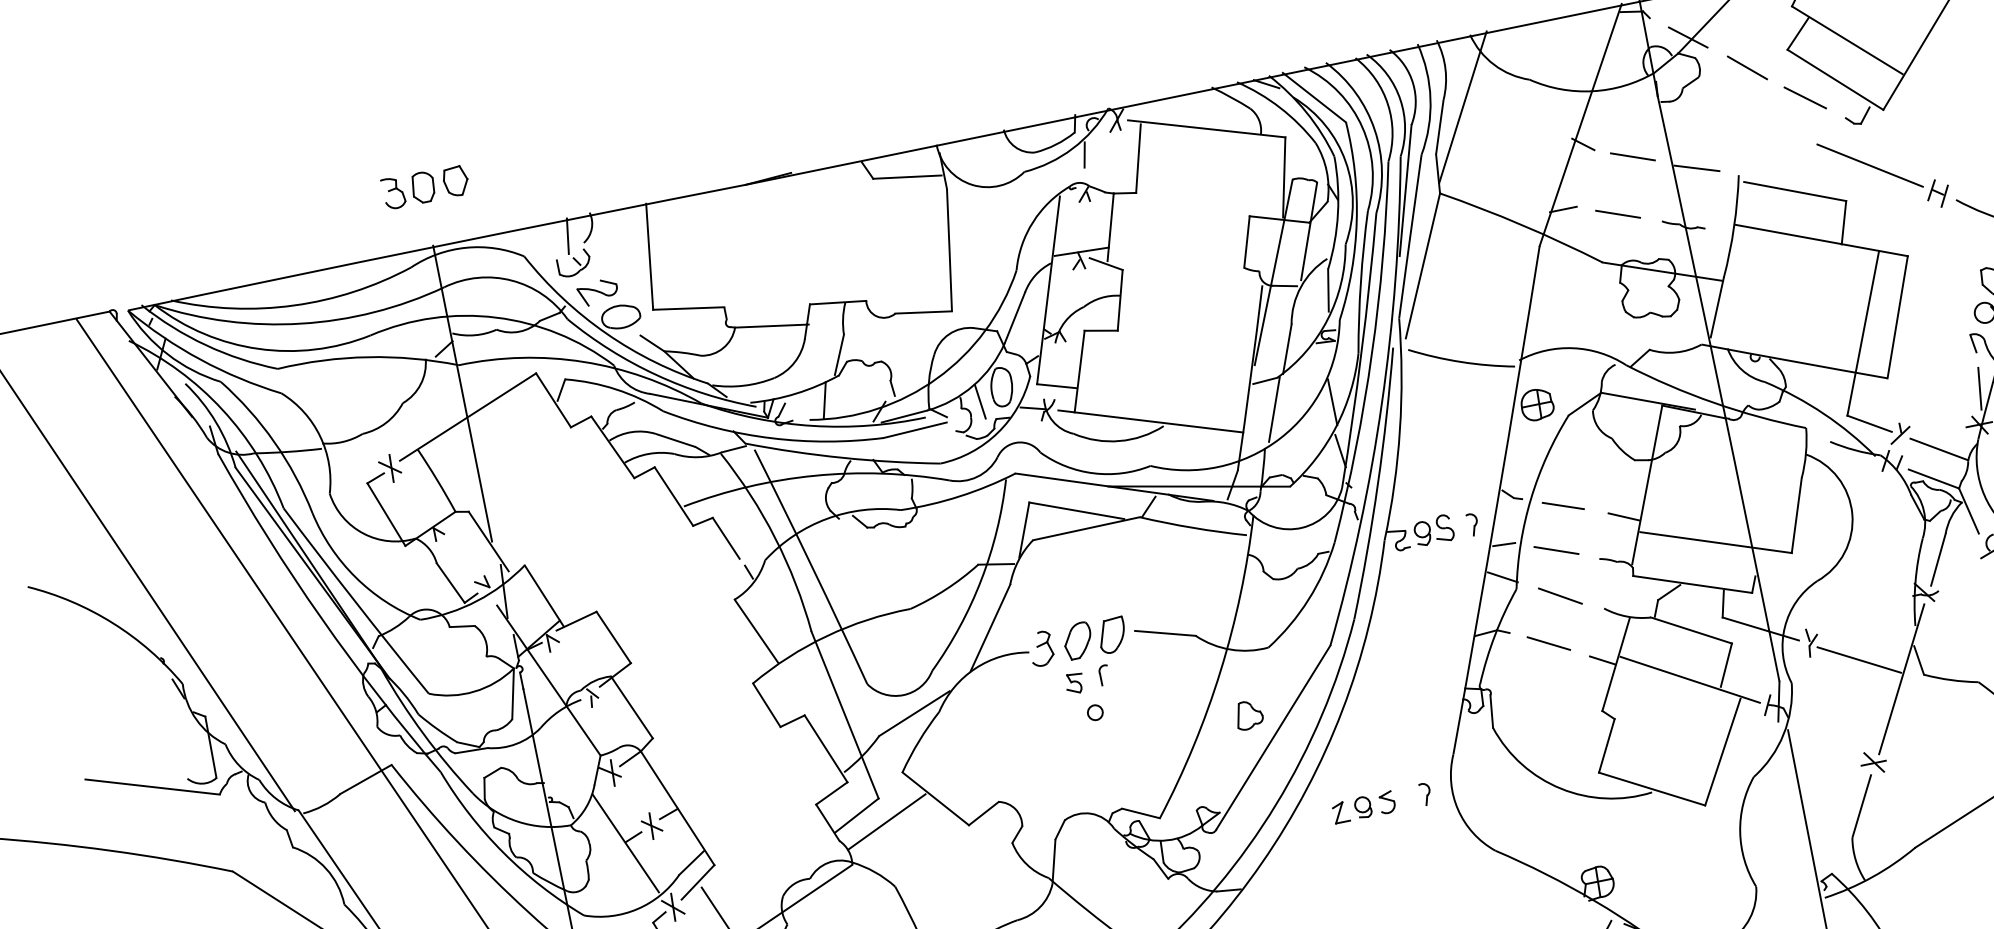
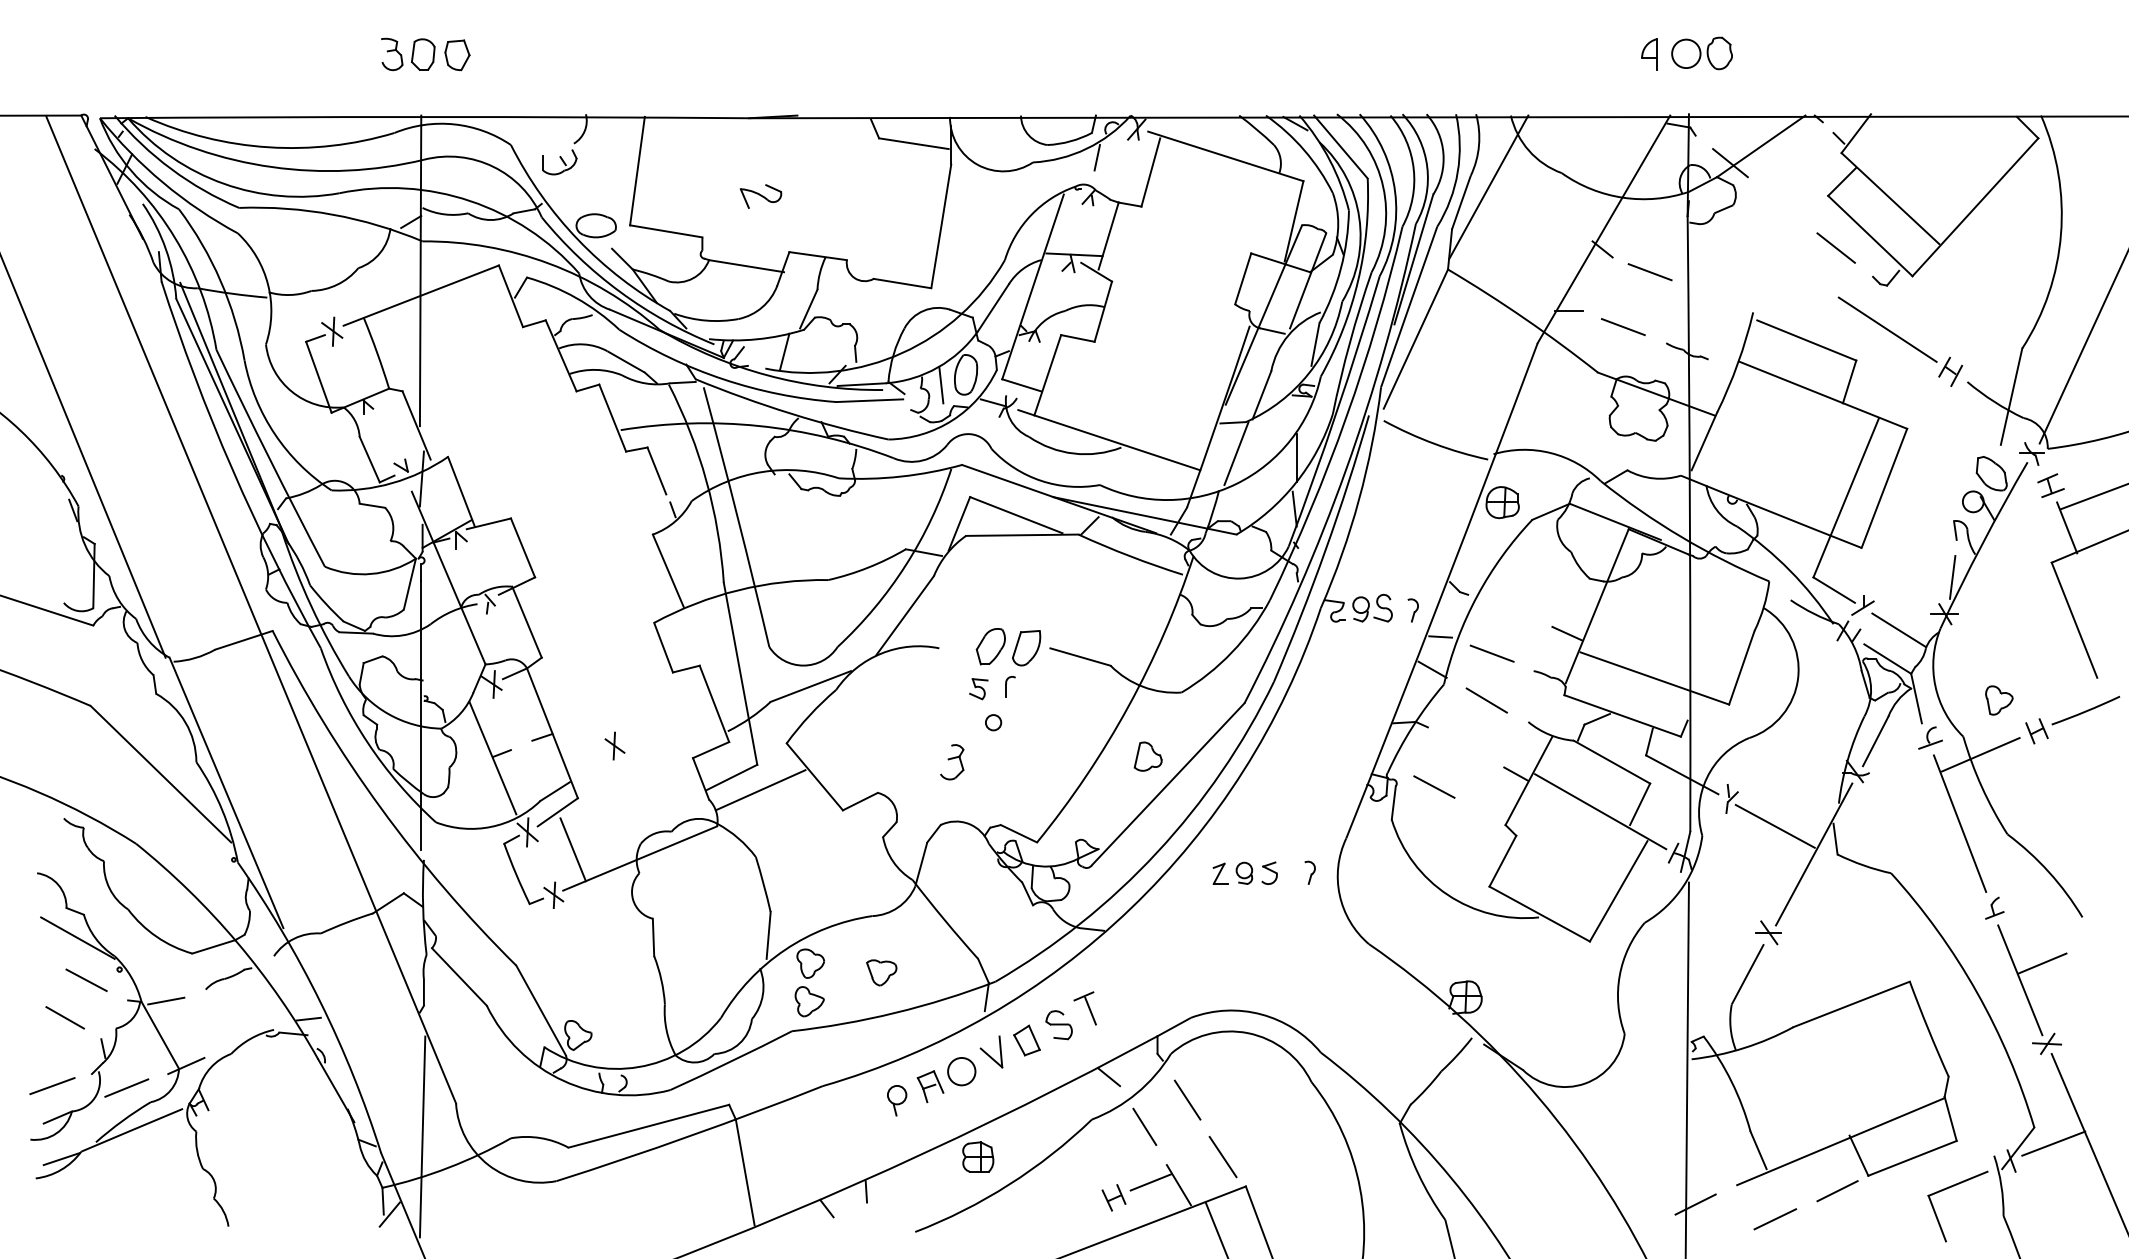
line: (1746, 67) -> (1783, 205), removed
line: (1696, 167) -> (1712, 296), removed
line: (567, 236) -> (558, 133), removed
part: (597, 292) -> (760, 196), moved
line: (1563, 505) -> (1508, 609), removed
line: (1548, 643) -> (1434, 786), moved
part: (1041, 649) -> (952, 762), moved
part: (651, 825) -> (614, 745), moved

